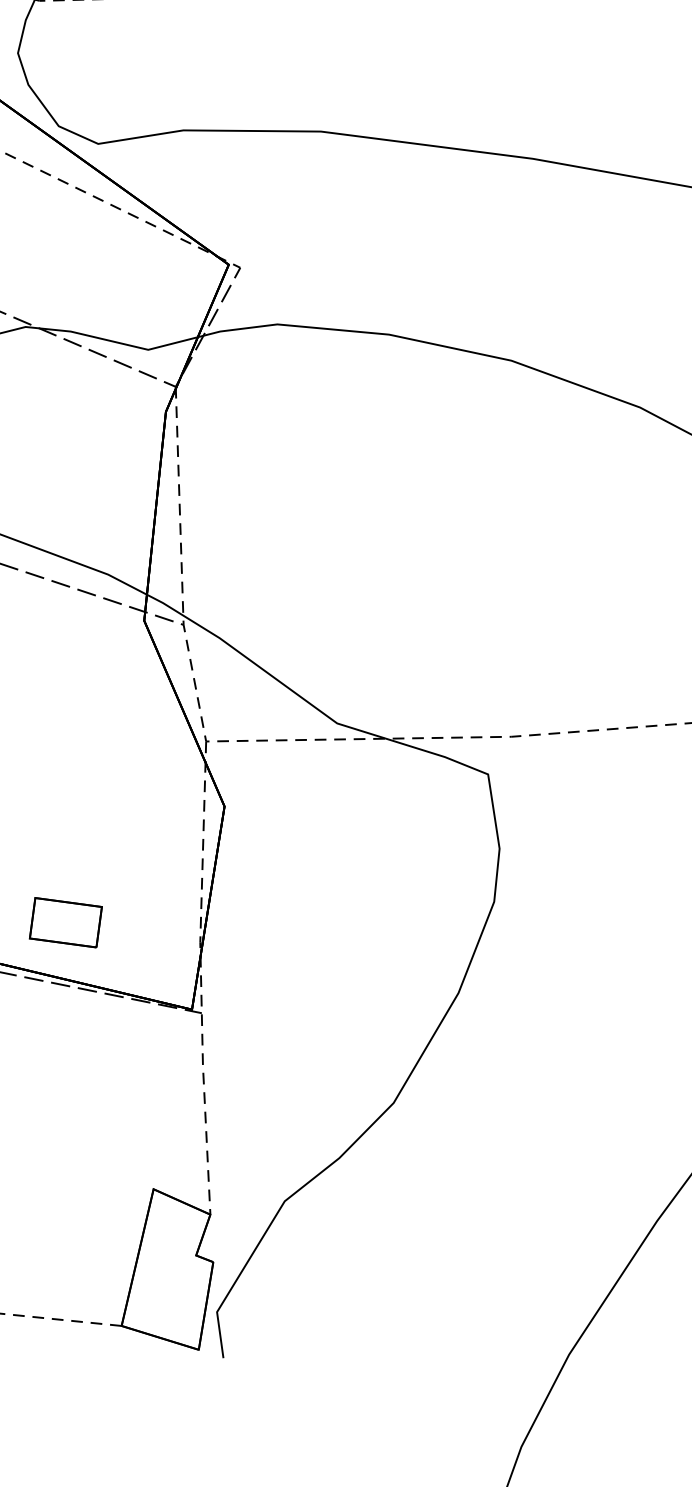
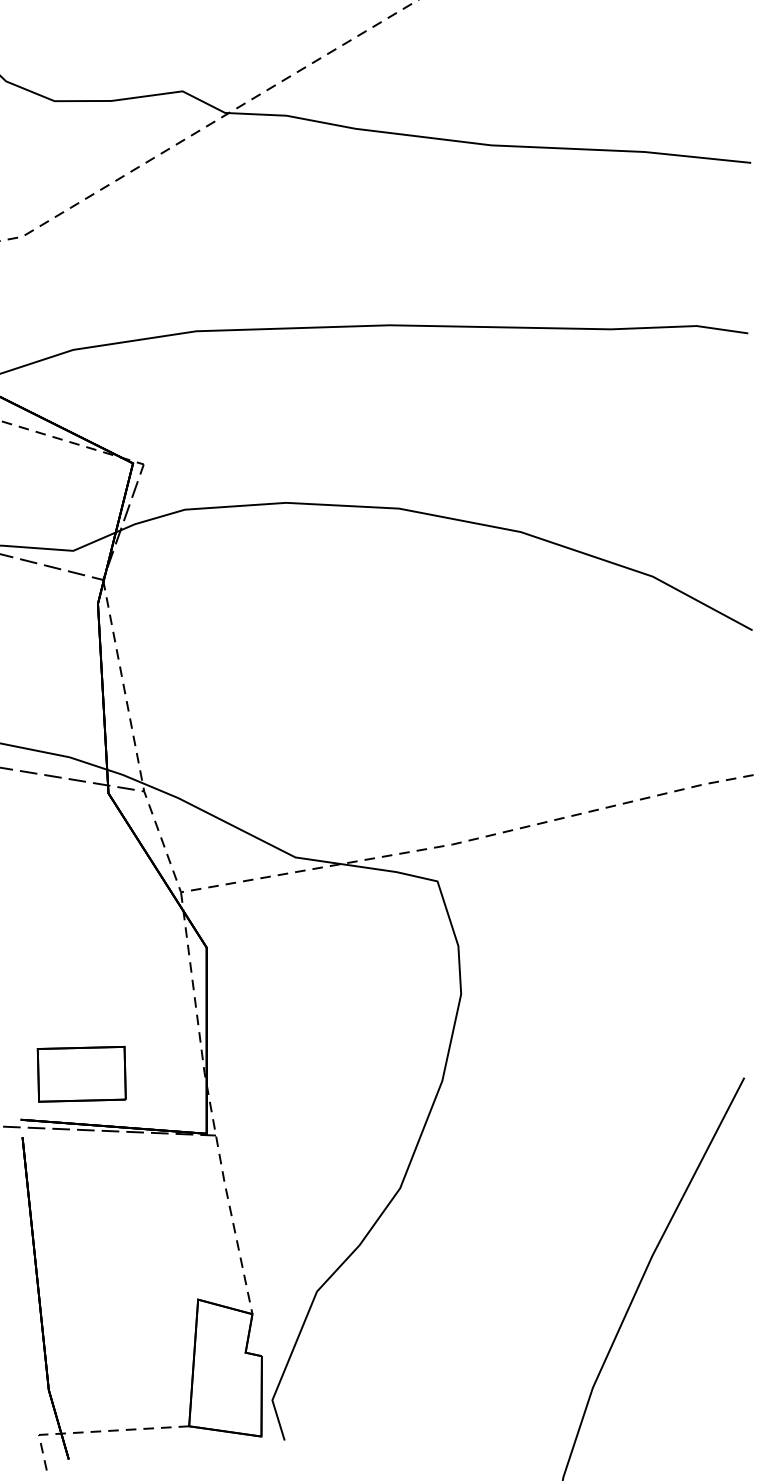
part: (65, 921) -> (81, 1073), size x1.43

